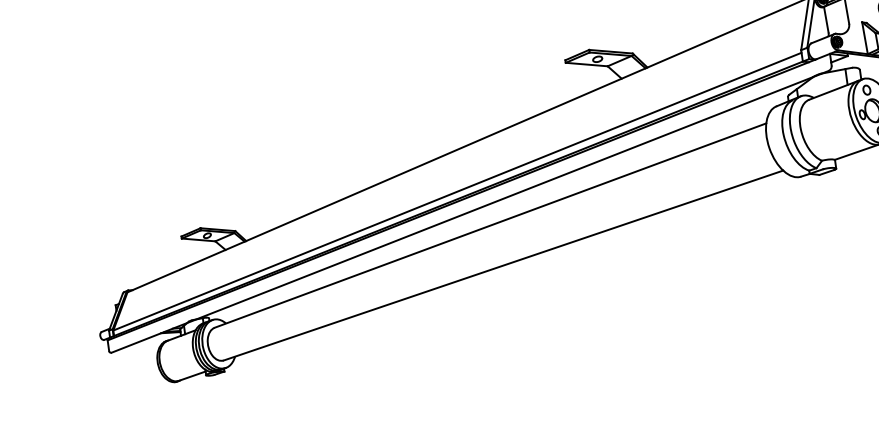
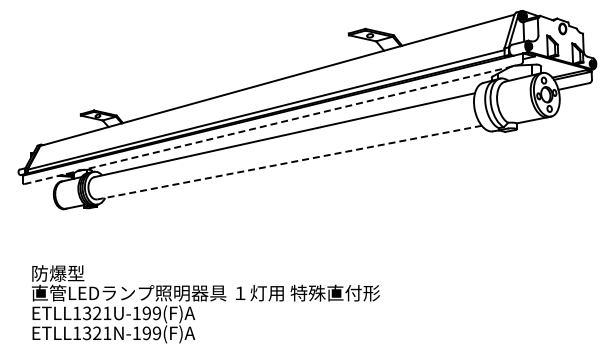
line: (471, 211) -> (273, 124), solid -> dashed
line: (503, 265) -> (289, 162), solid -> dashed

